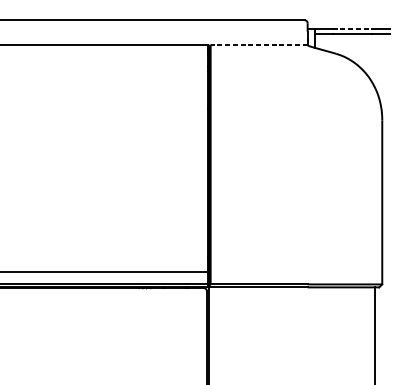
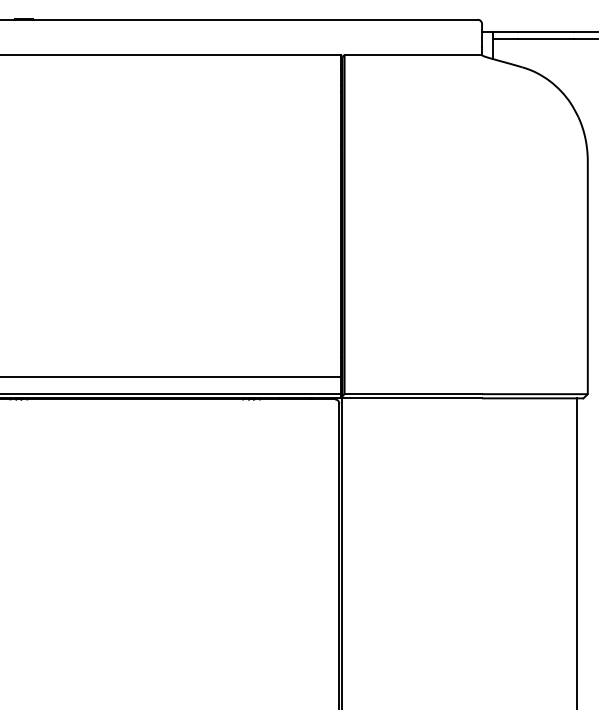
line: (353, 29) -> (546, 32), dashed -> solid
line: (259, 45) -> (413, 55), dashed -> solid

